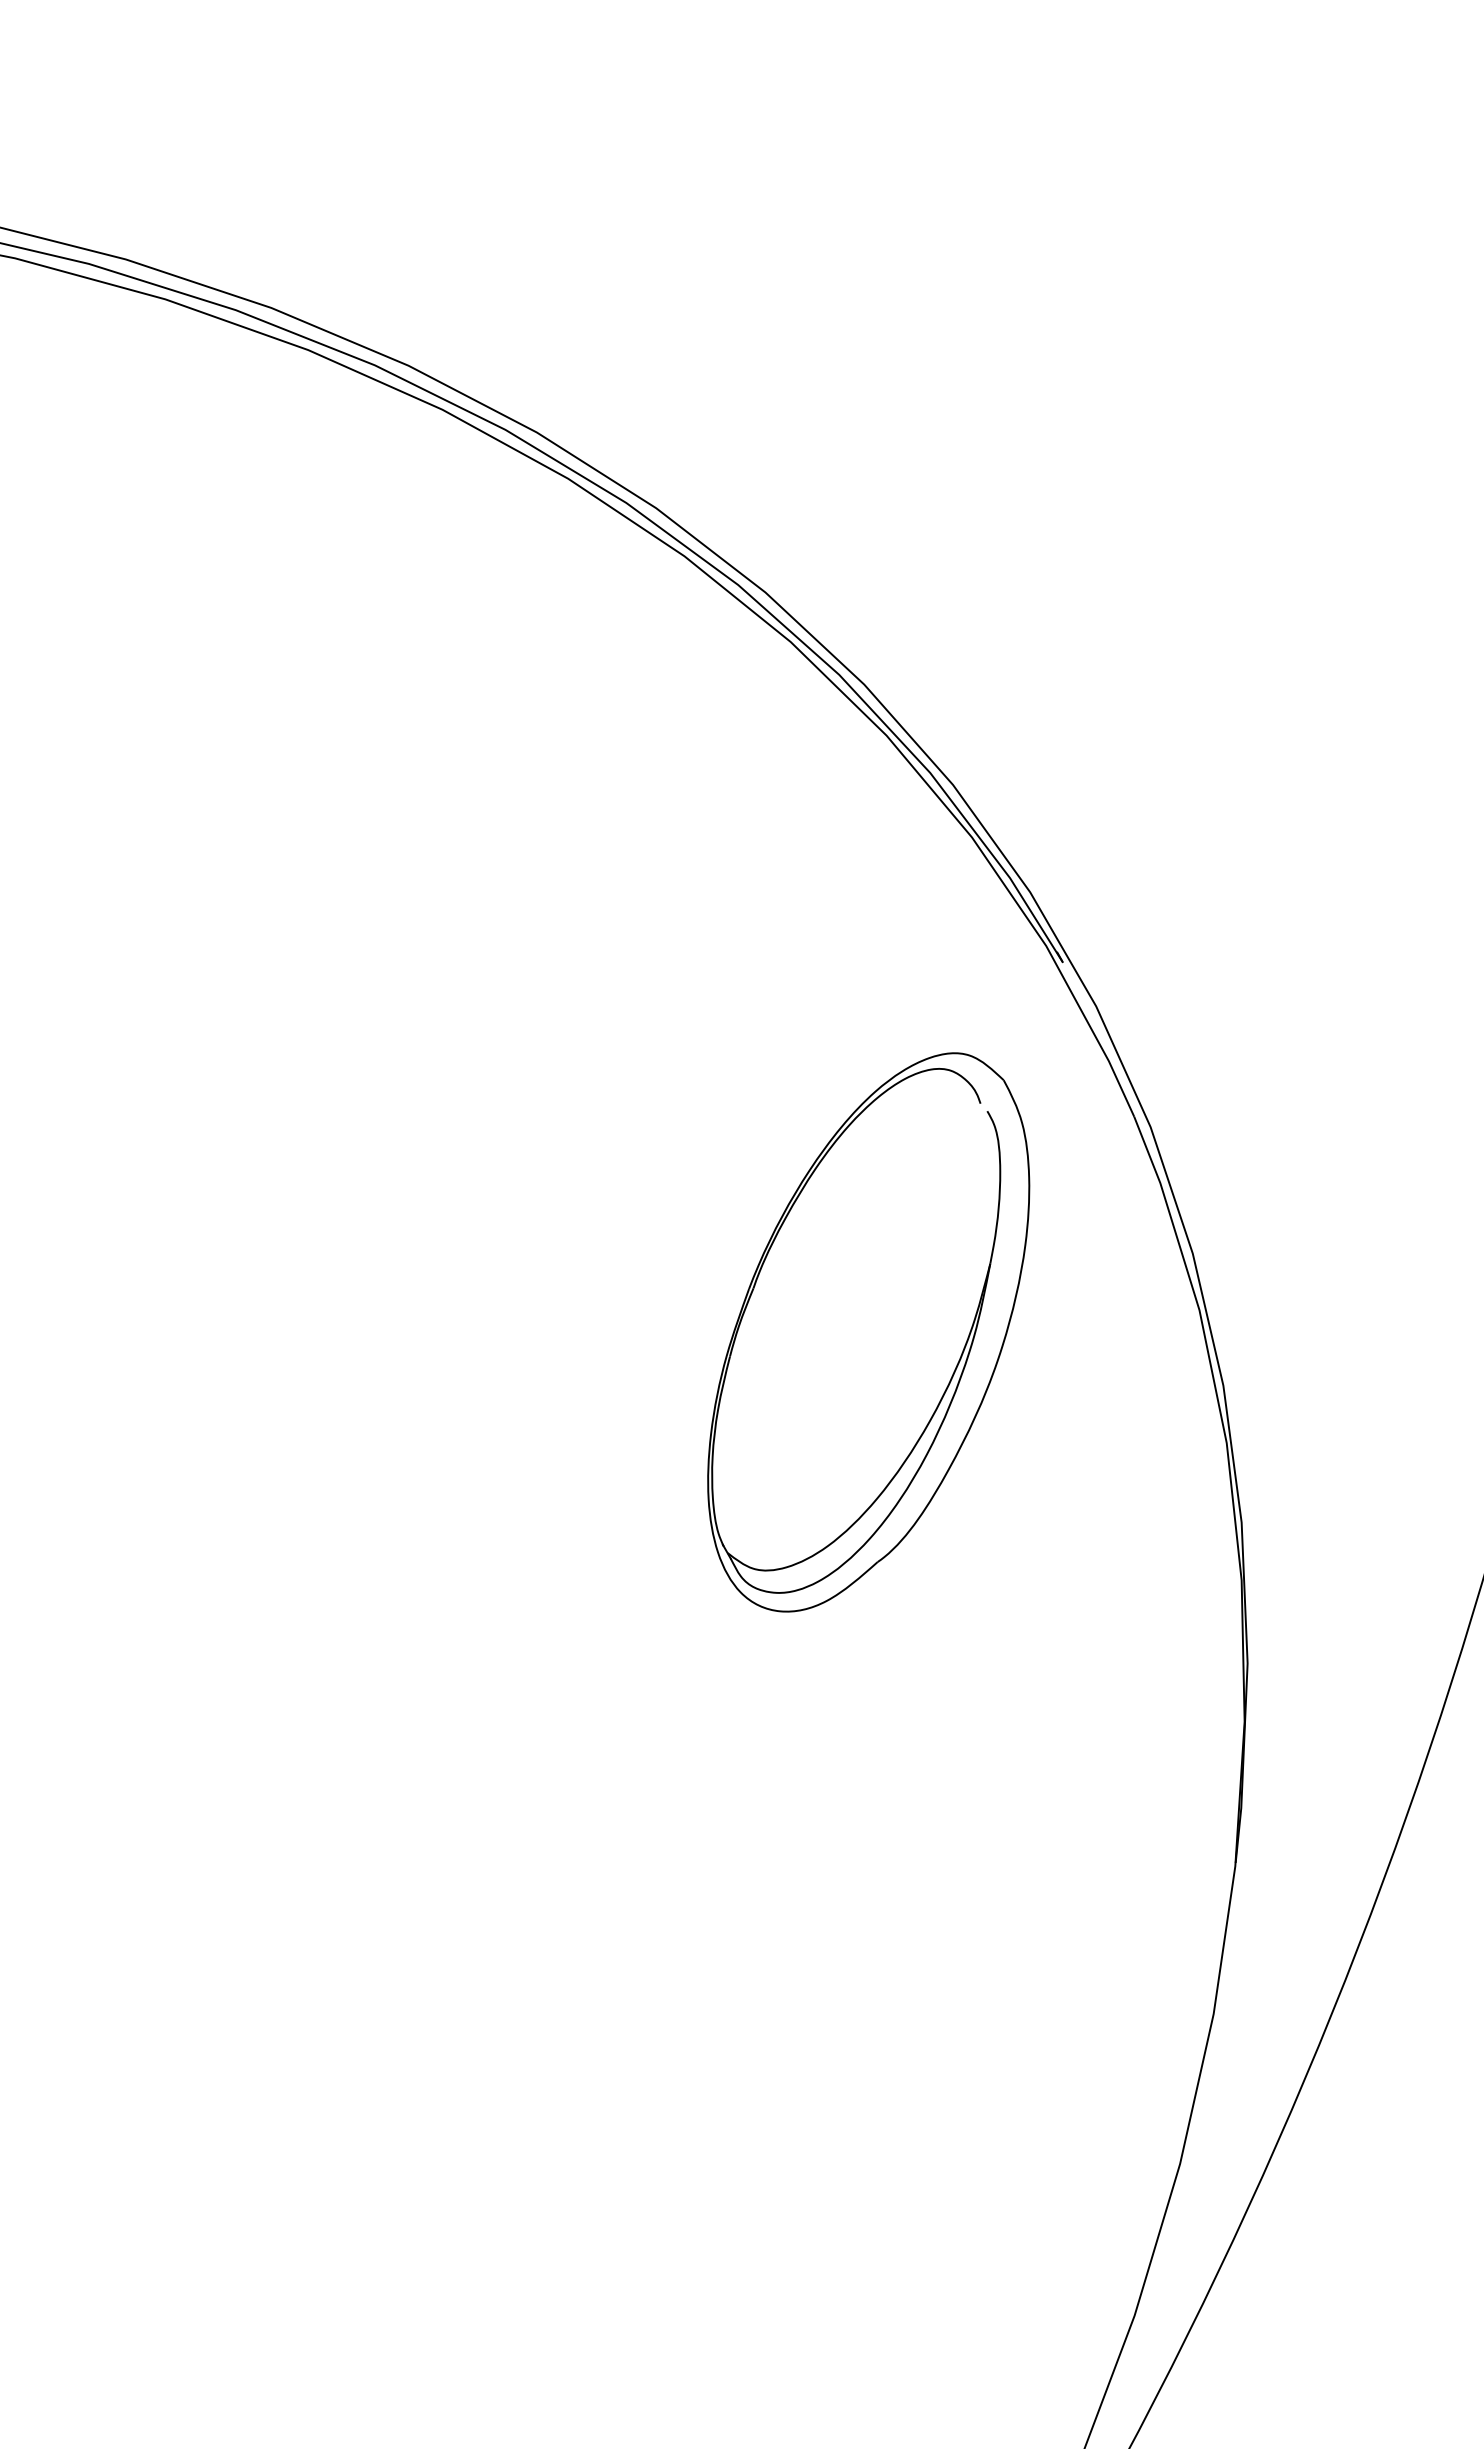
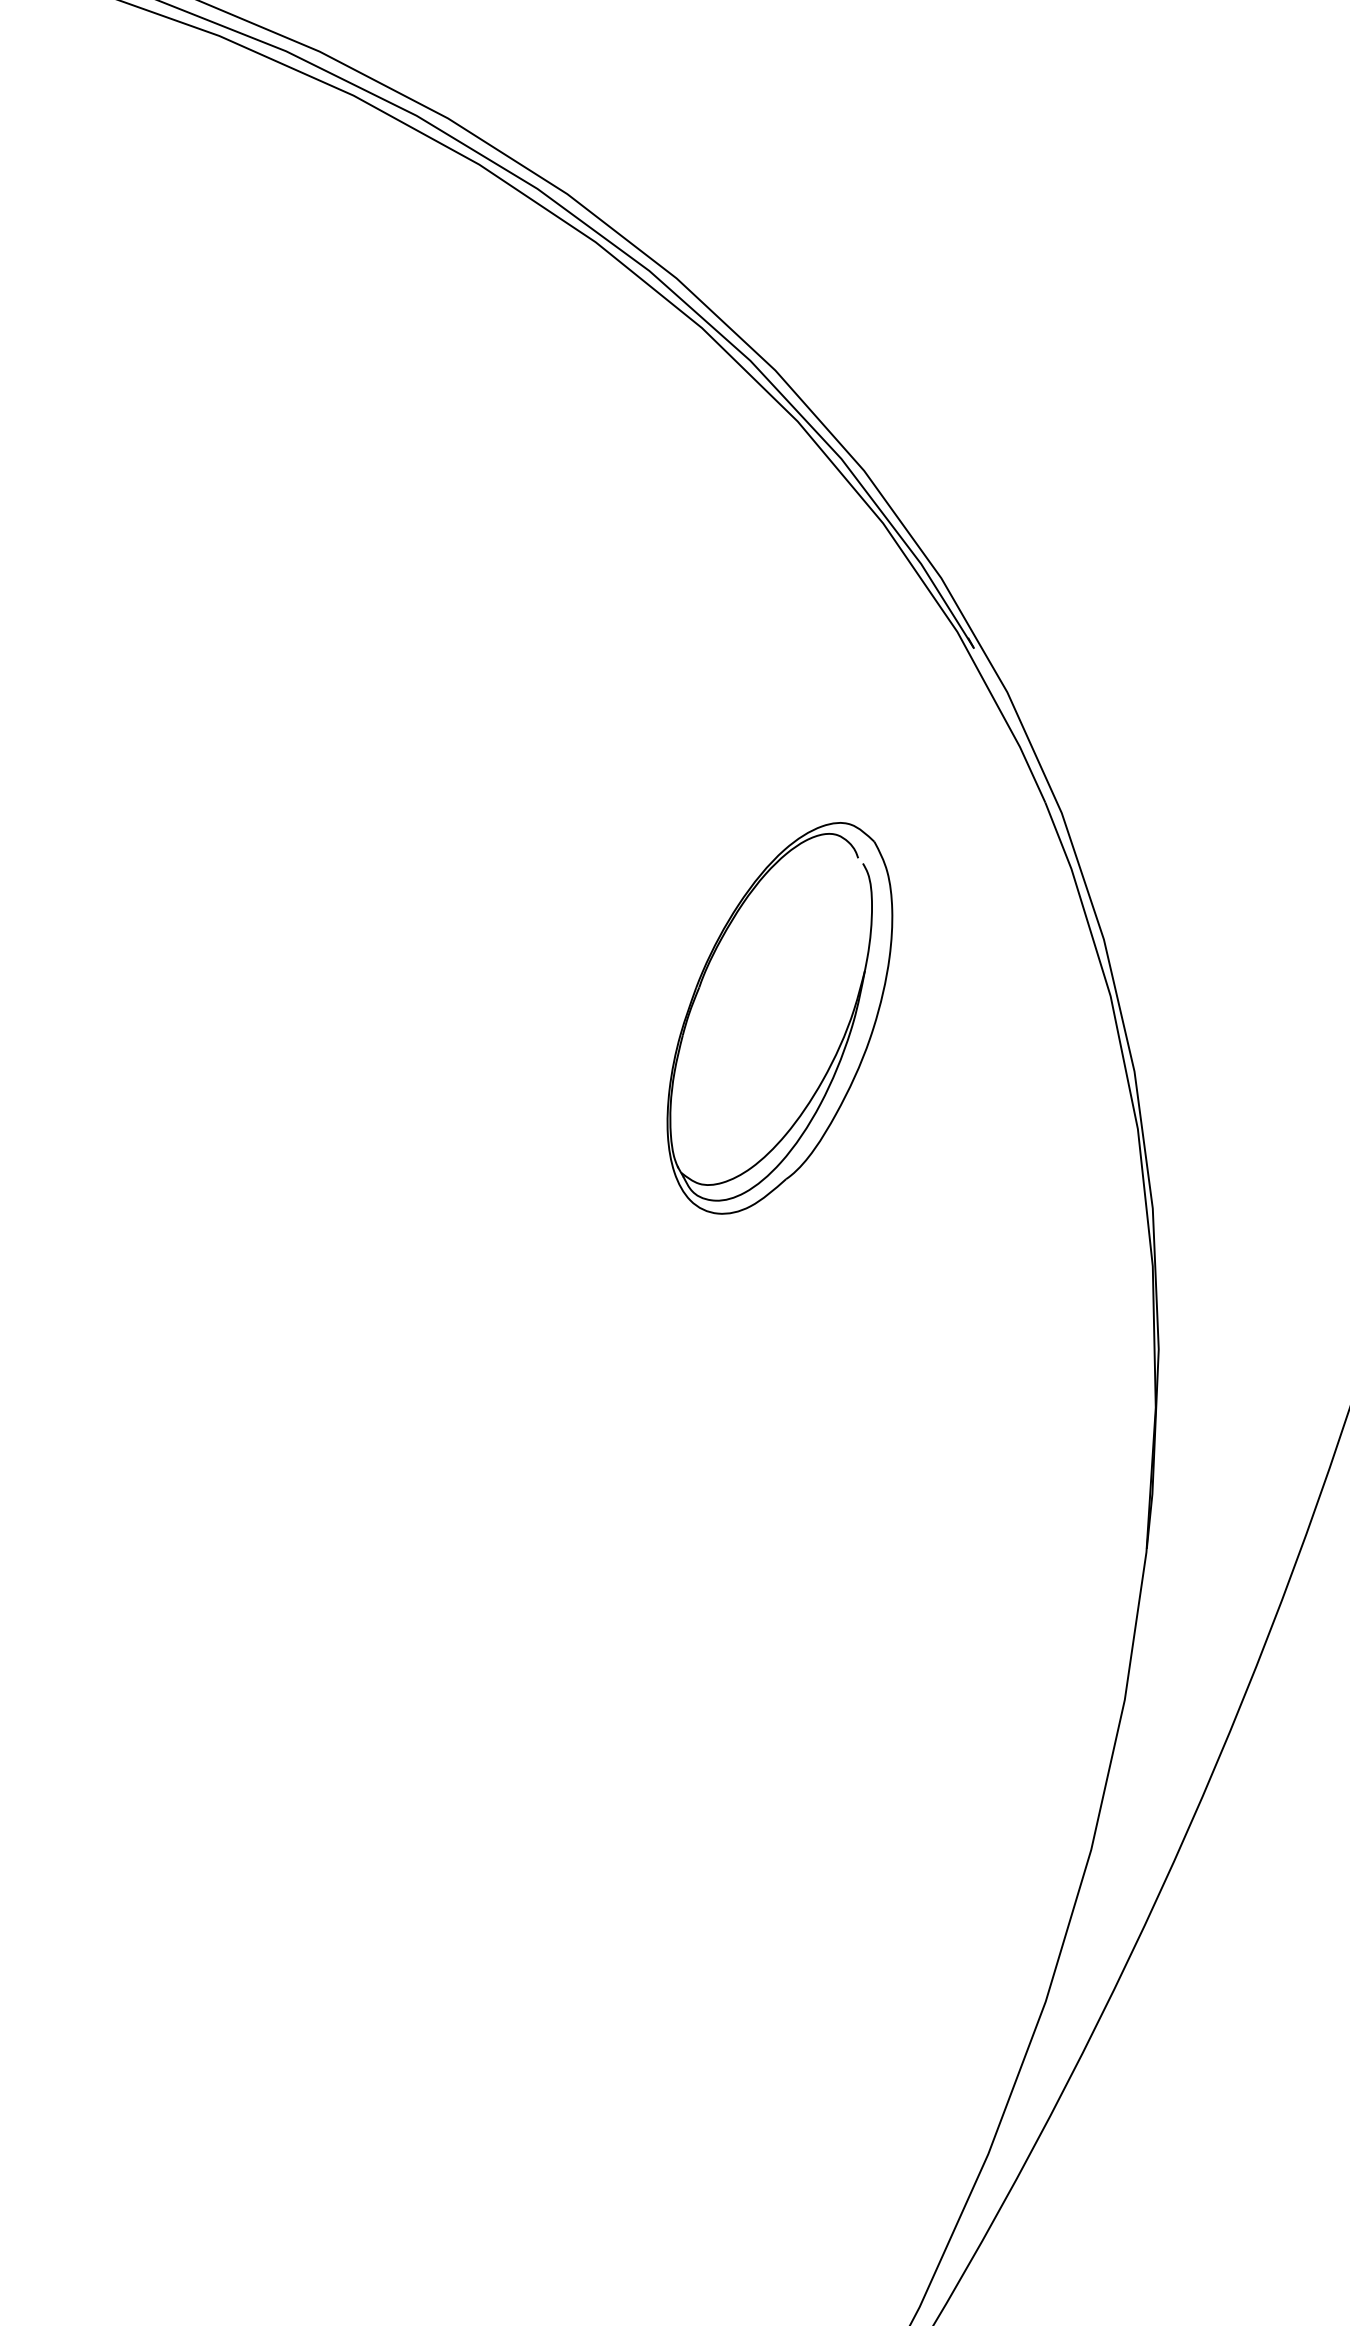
part: (868, 1332) -> (779, 1018), size x0.7

